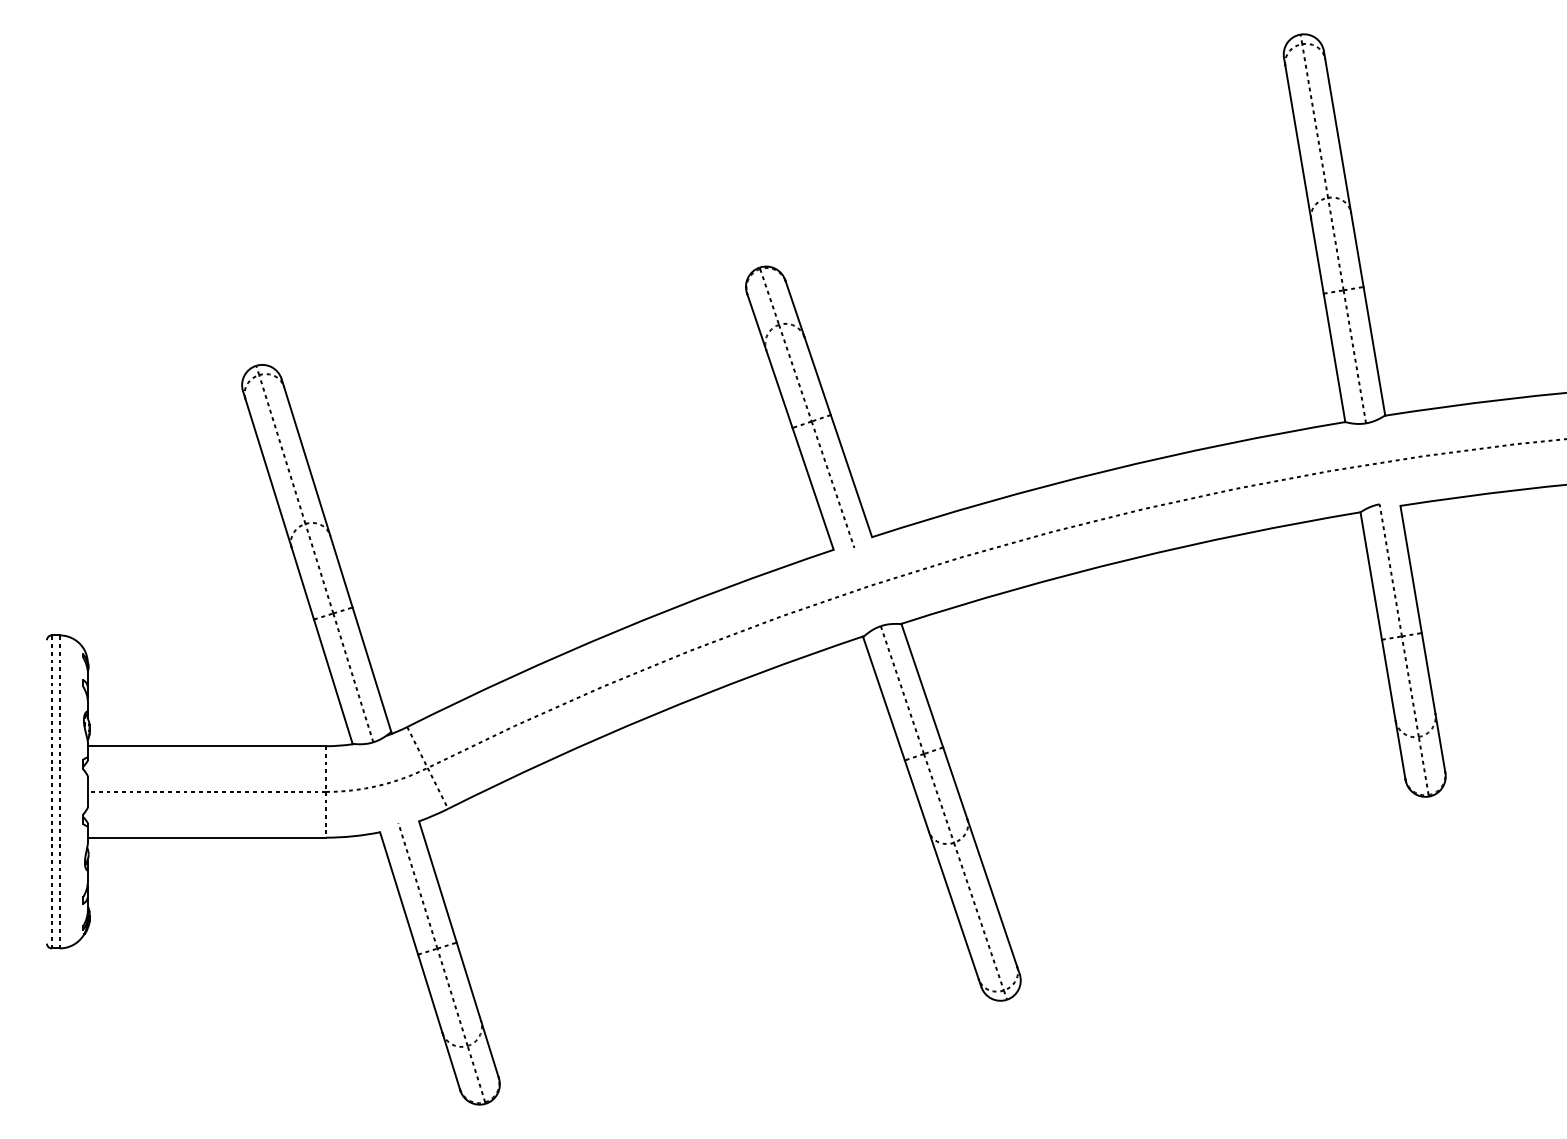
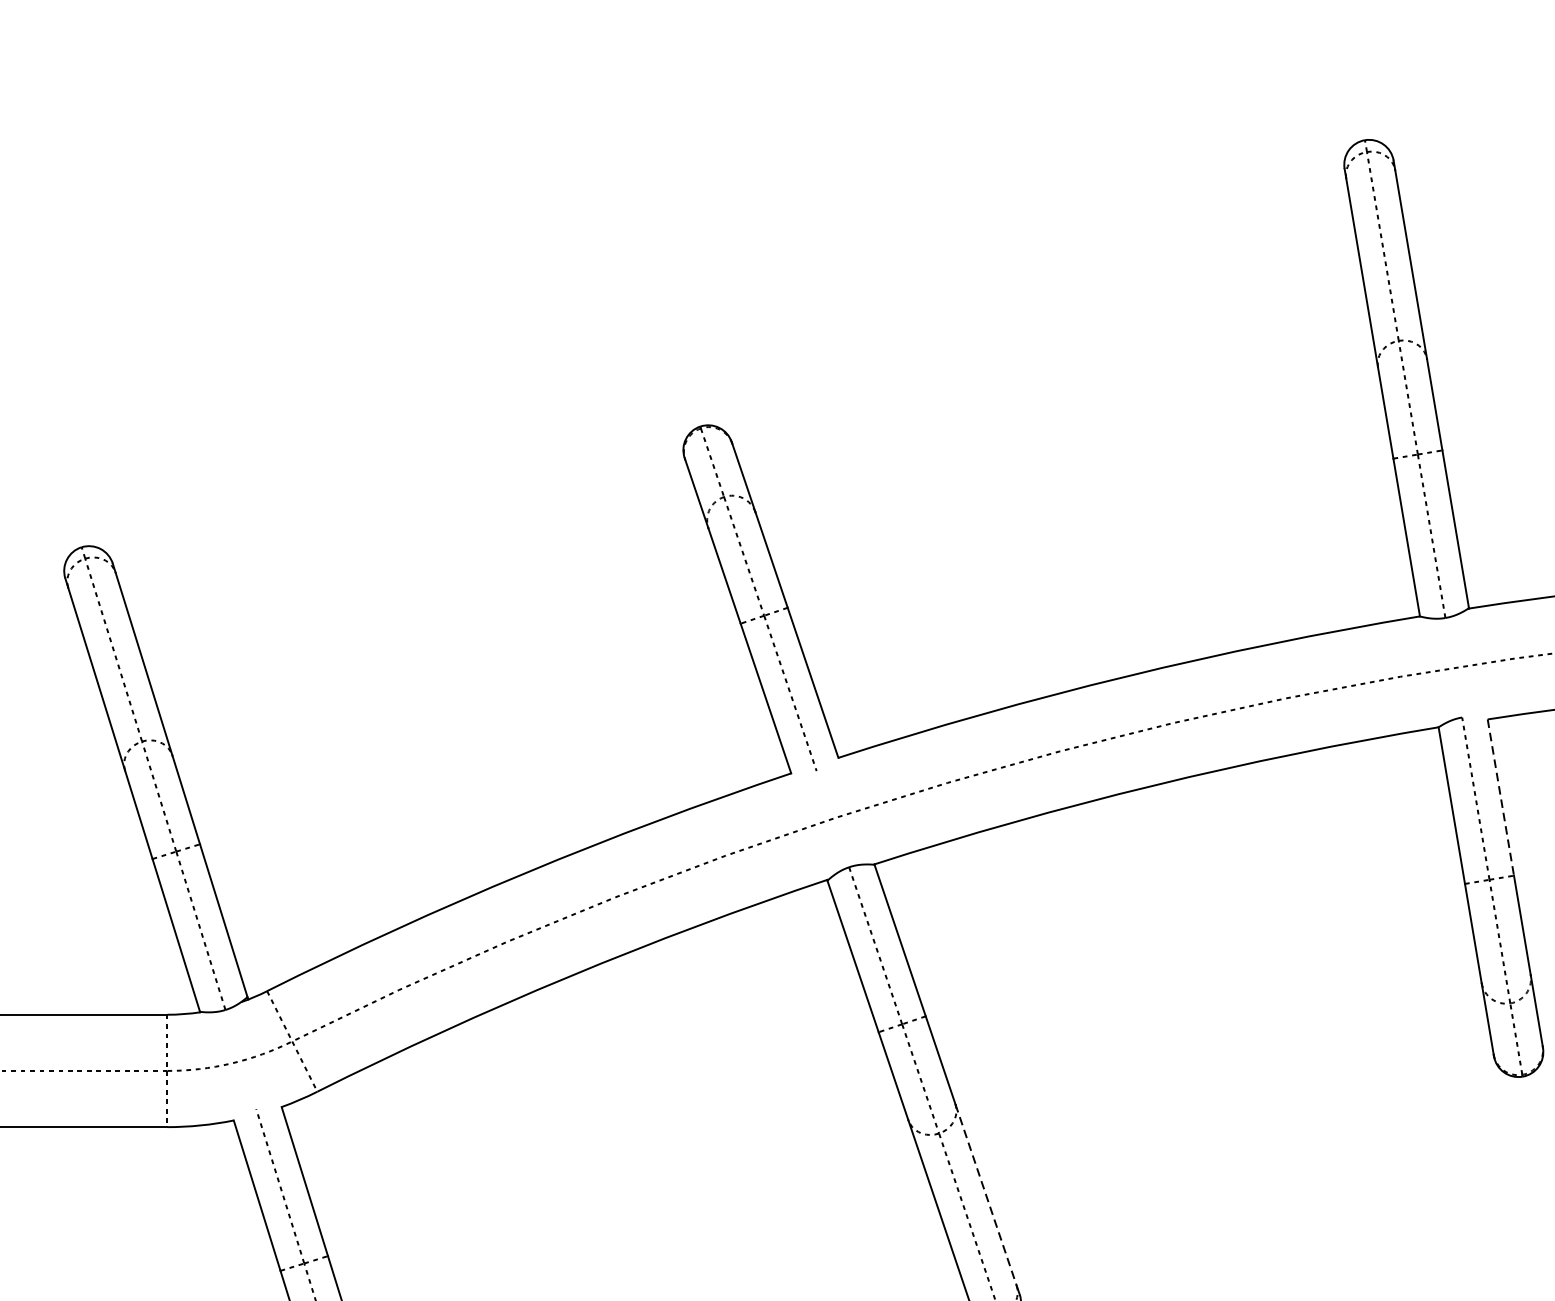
line: (1411, 569) -> (1501, 797), solid -> dashed
line: (992, 892) -> (986, 1194), solid -> dashed

